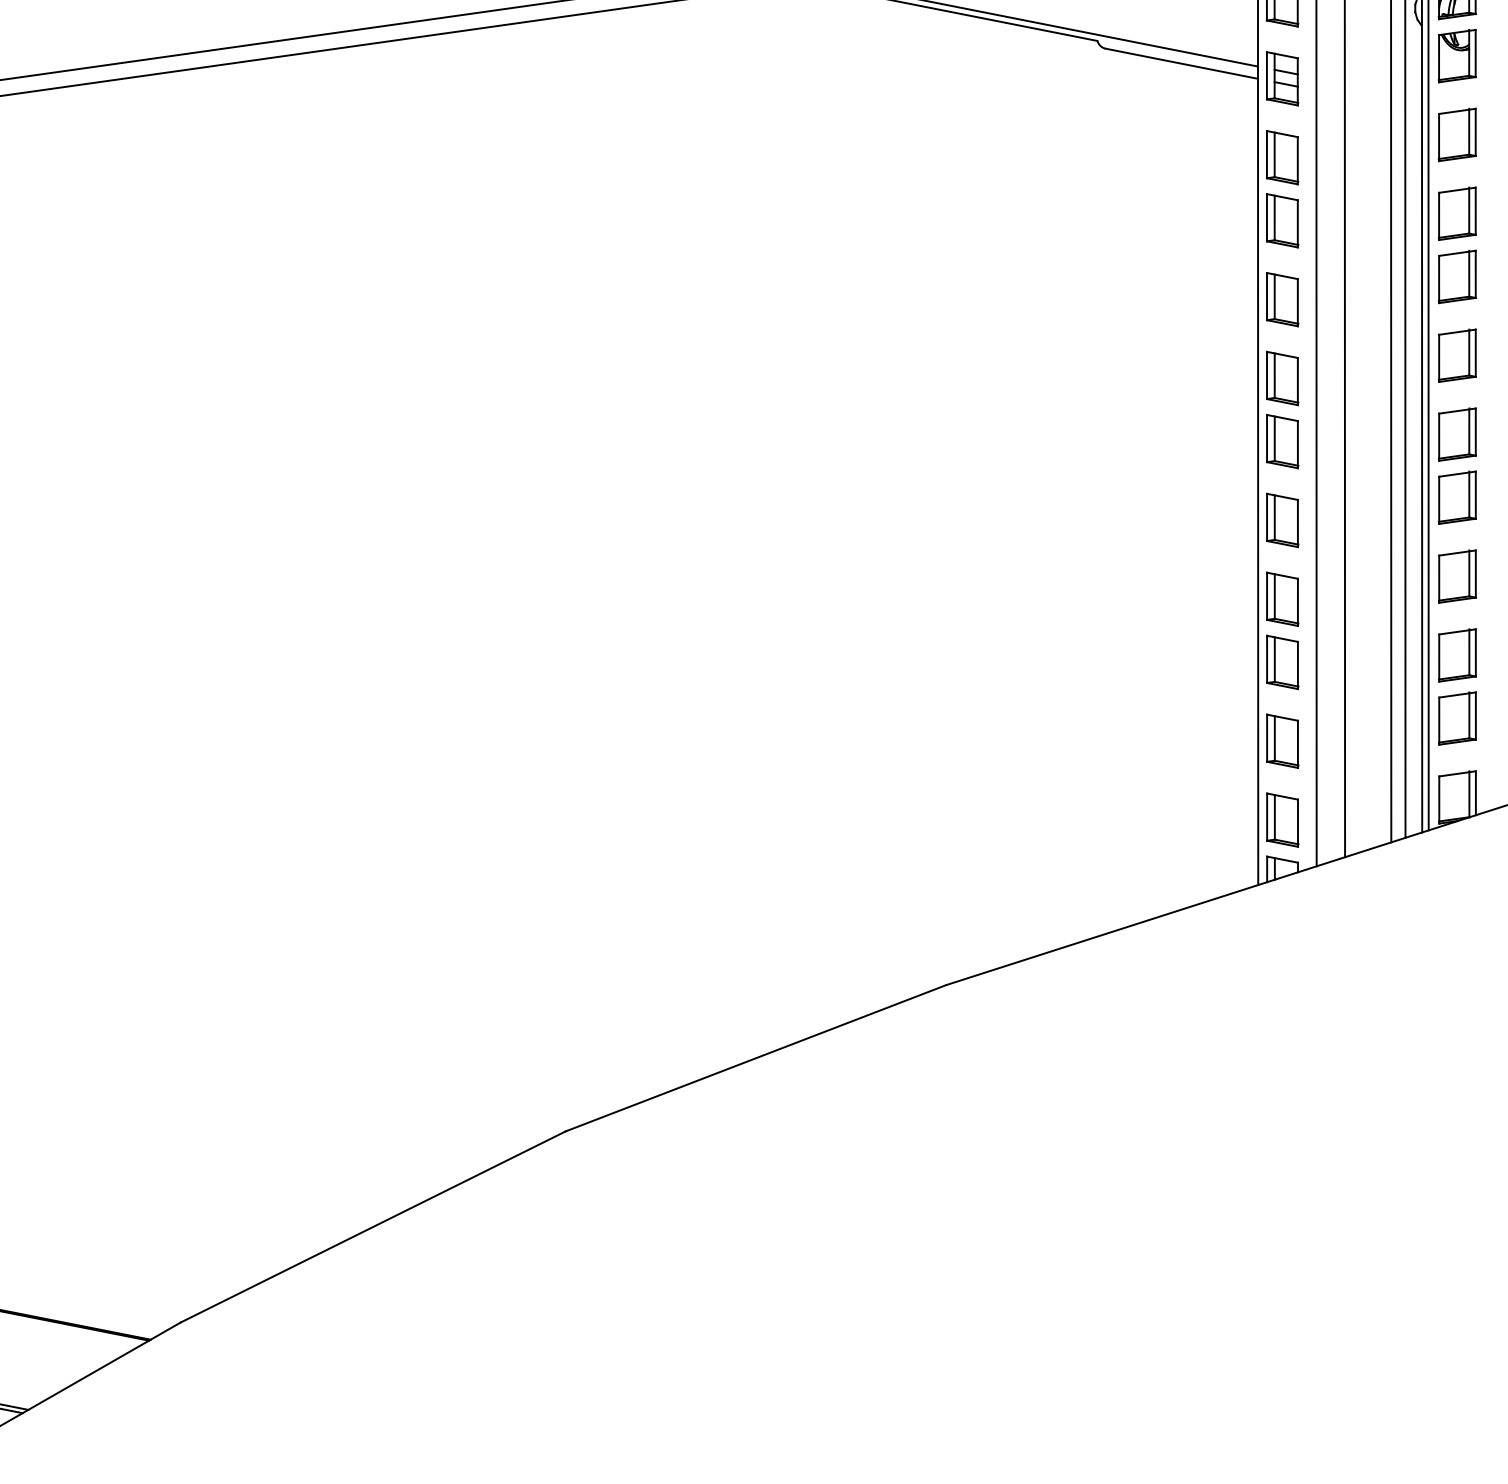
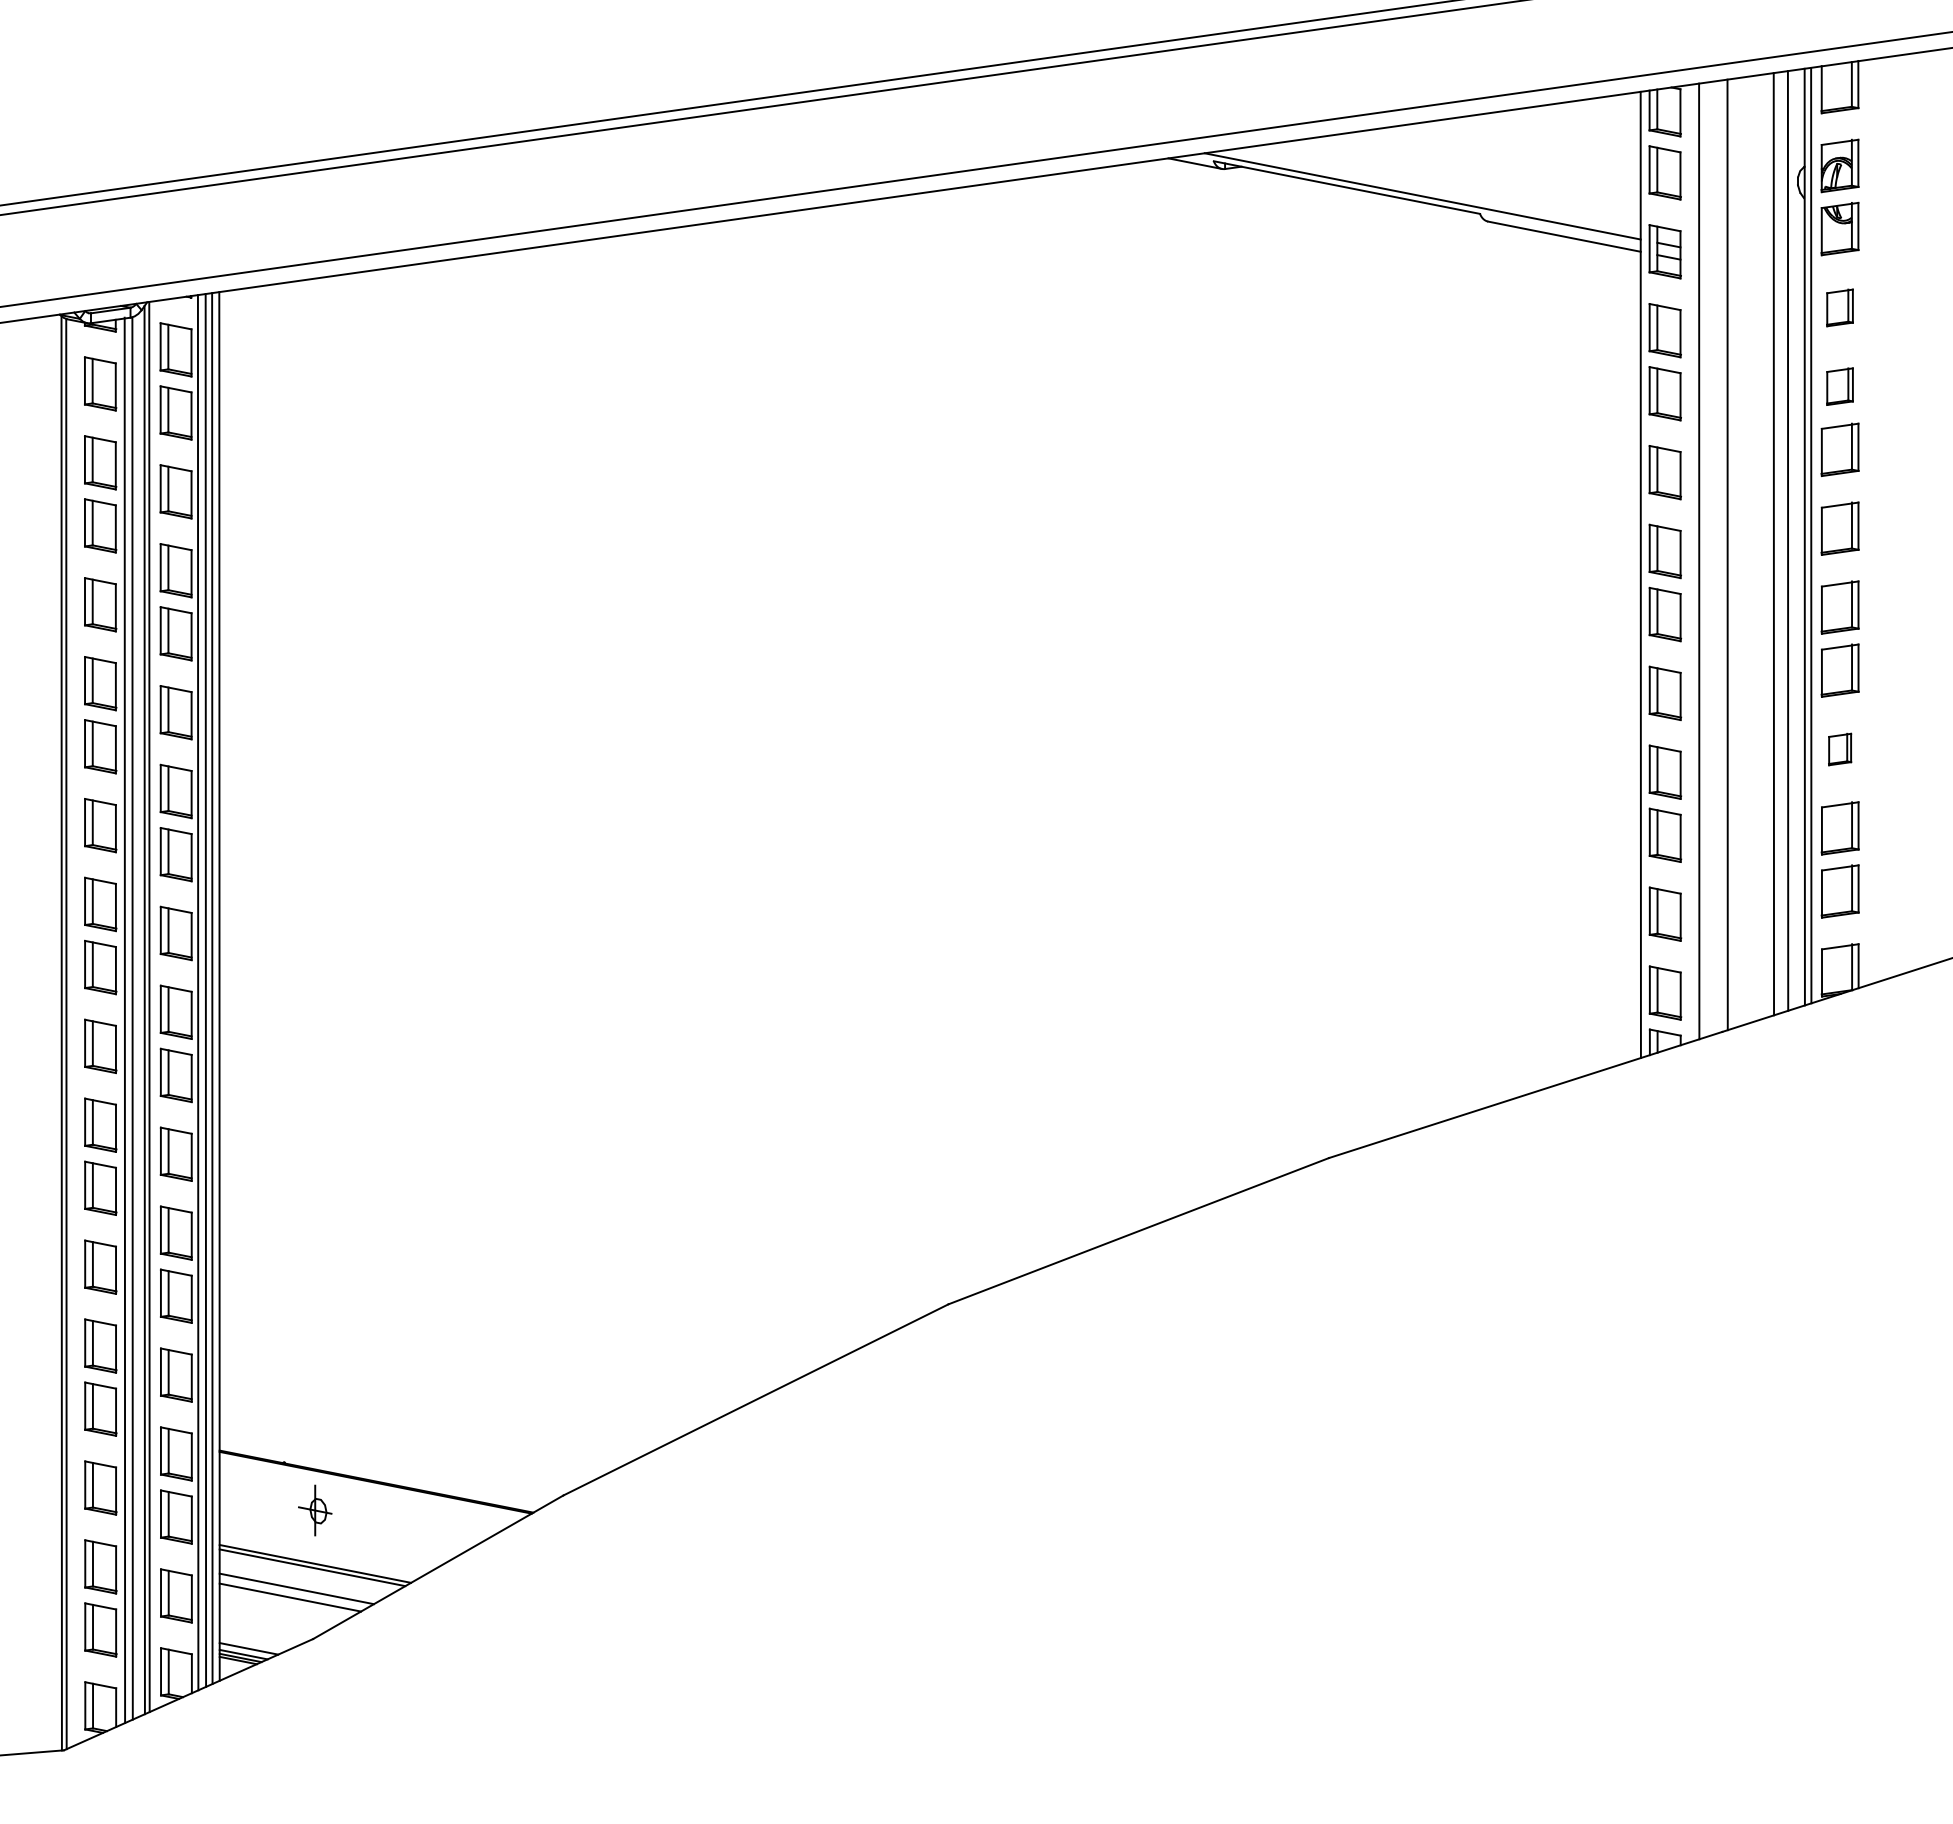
part: (1456, 134) -> (1839, 307), size x0.7
part: (1456, 213) -> (1839, 386), size x0.7
part: (1456, 576) -> (1839, 749), size x0.6

